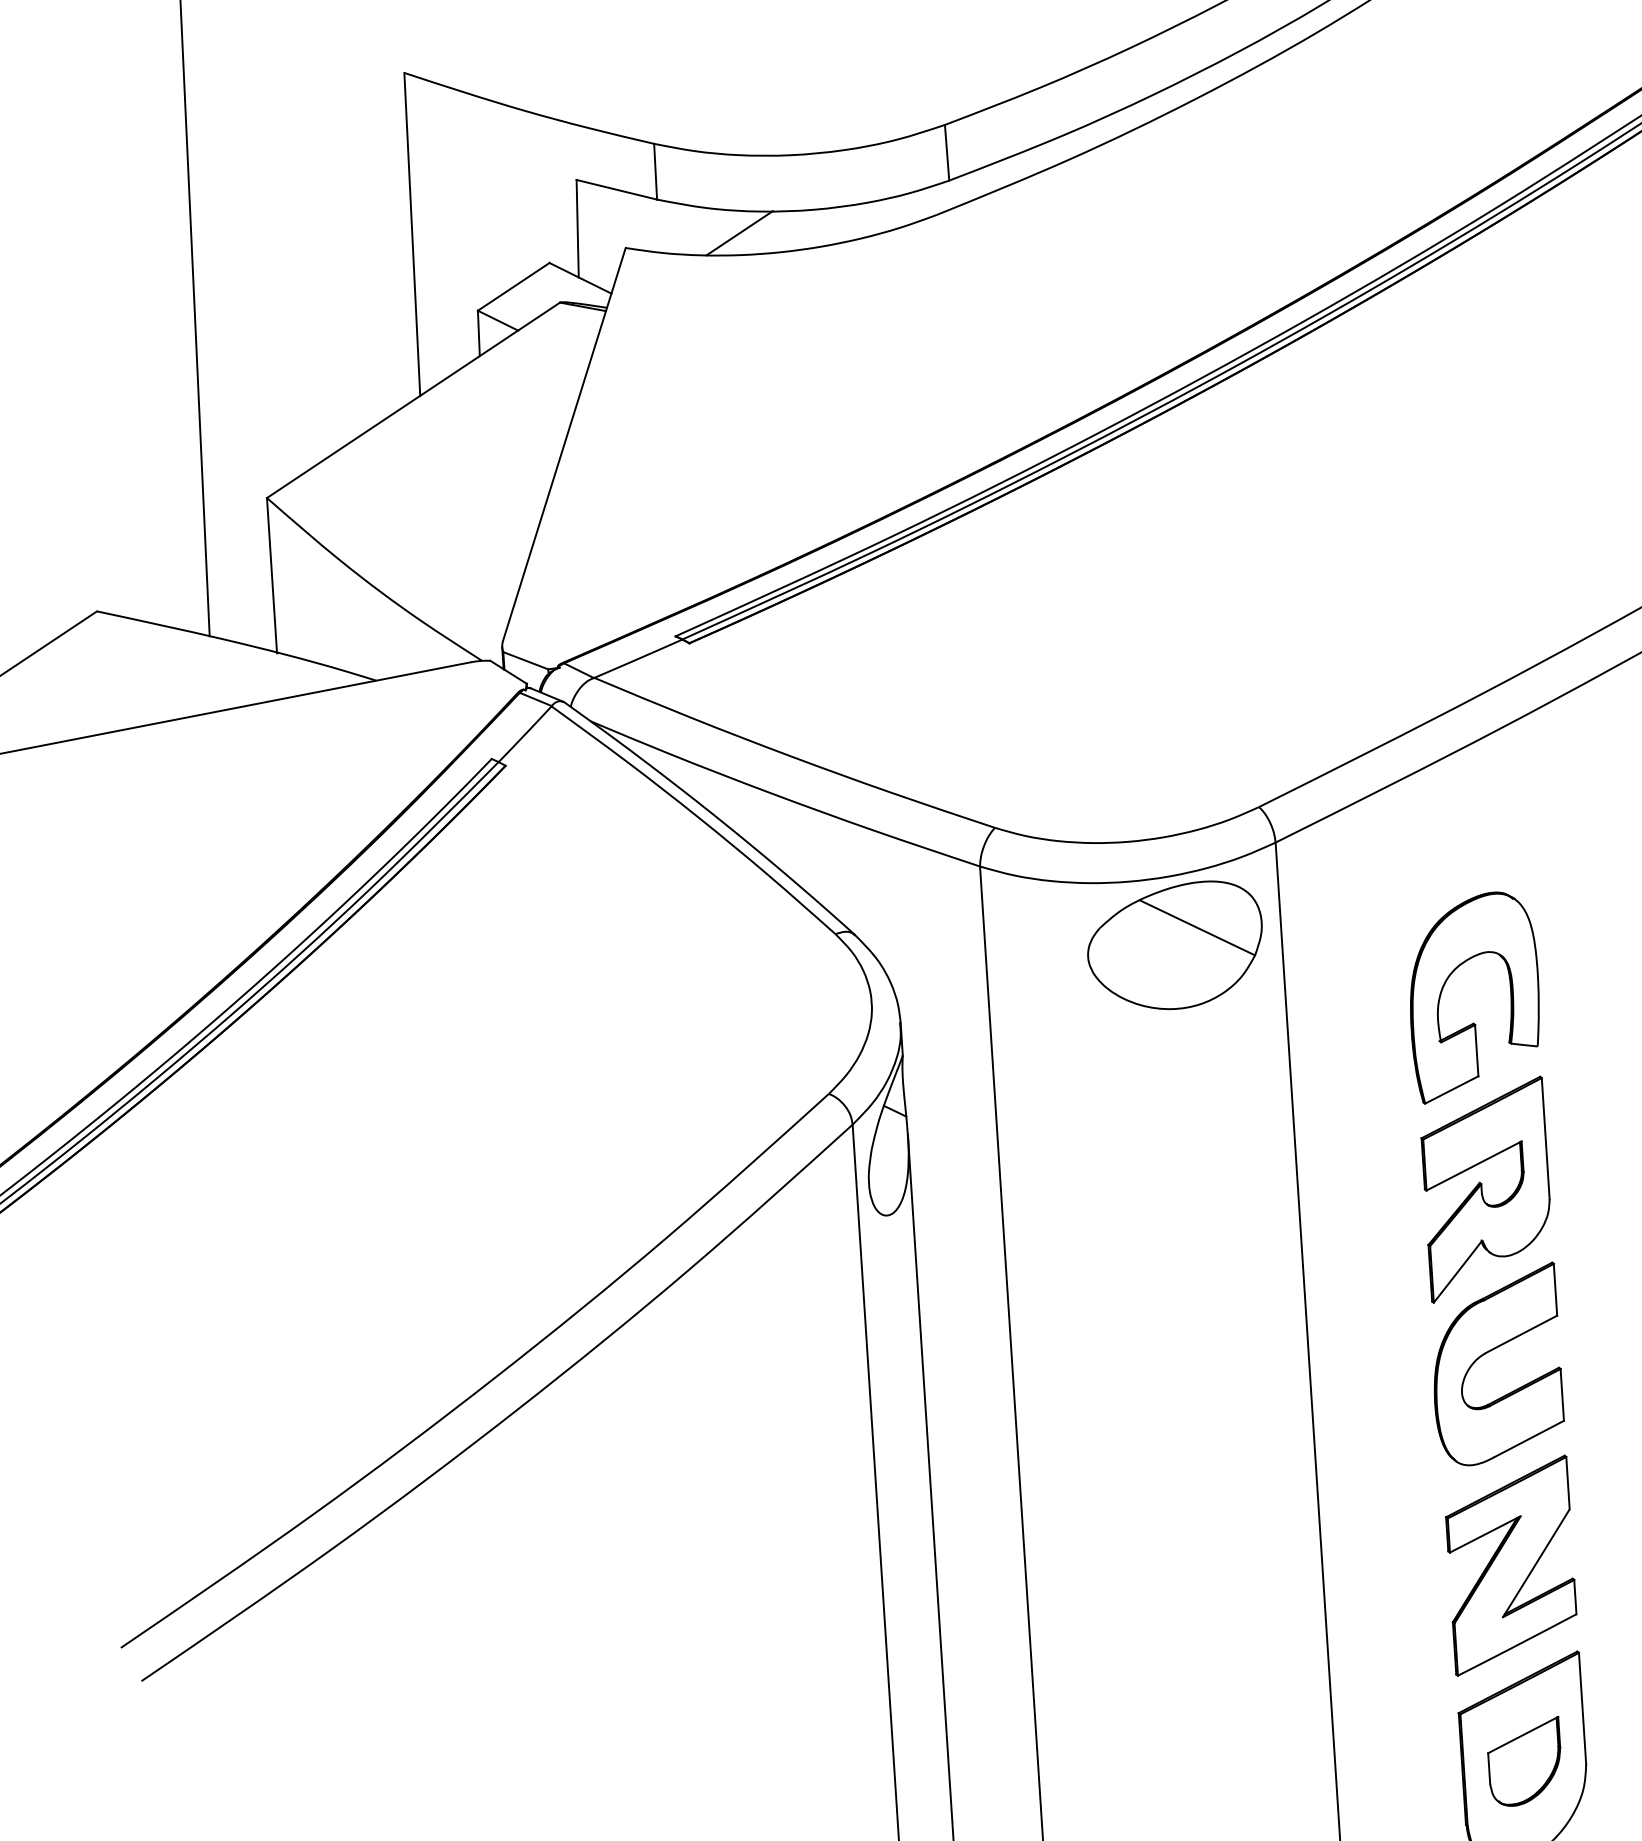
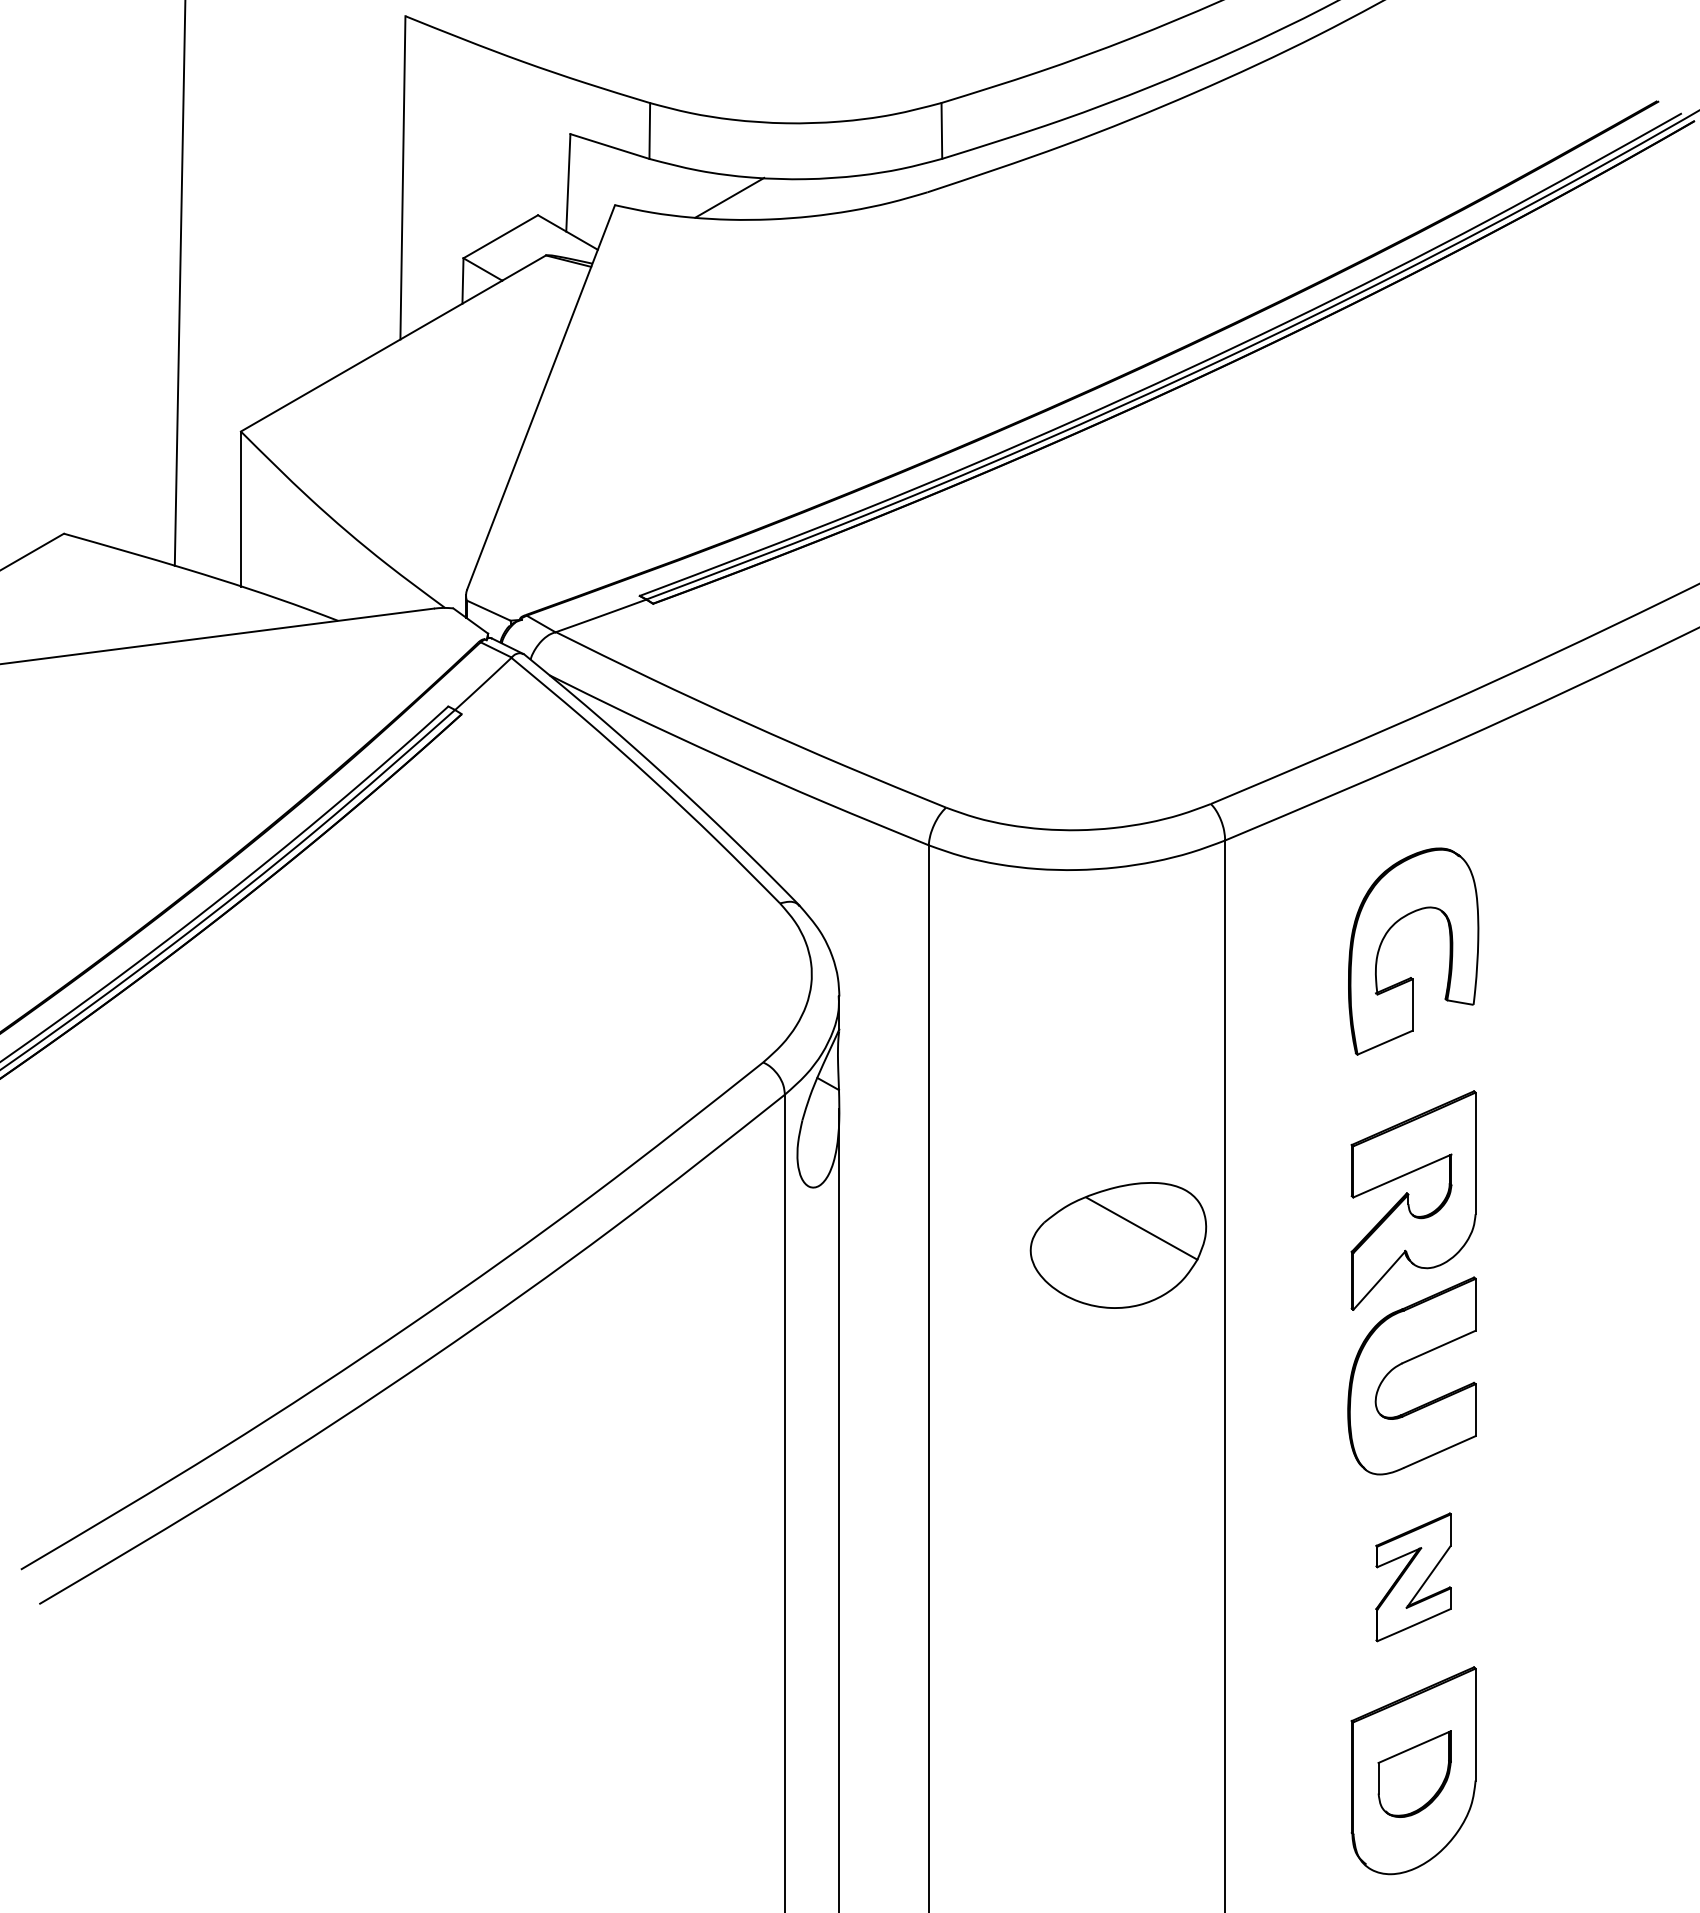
part: (1175, 946) -> (1118, 1245), moved
part: (1473, 1023) -> (1411, 977), moved
part: (1511, 1565) -> (1413, 1577), size x0.6

